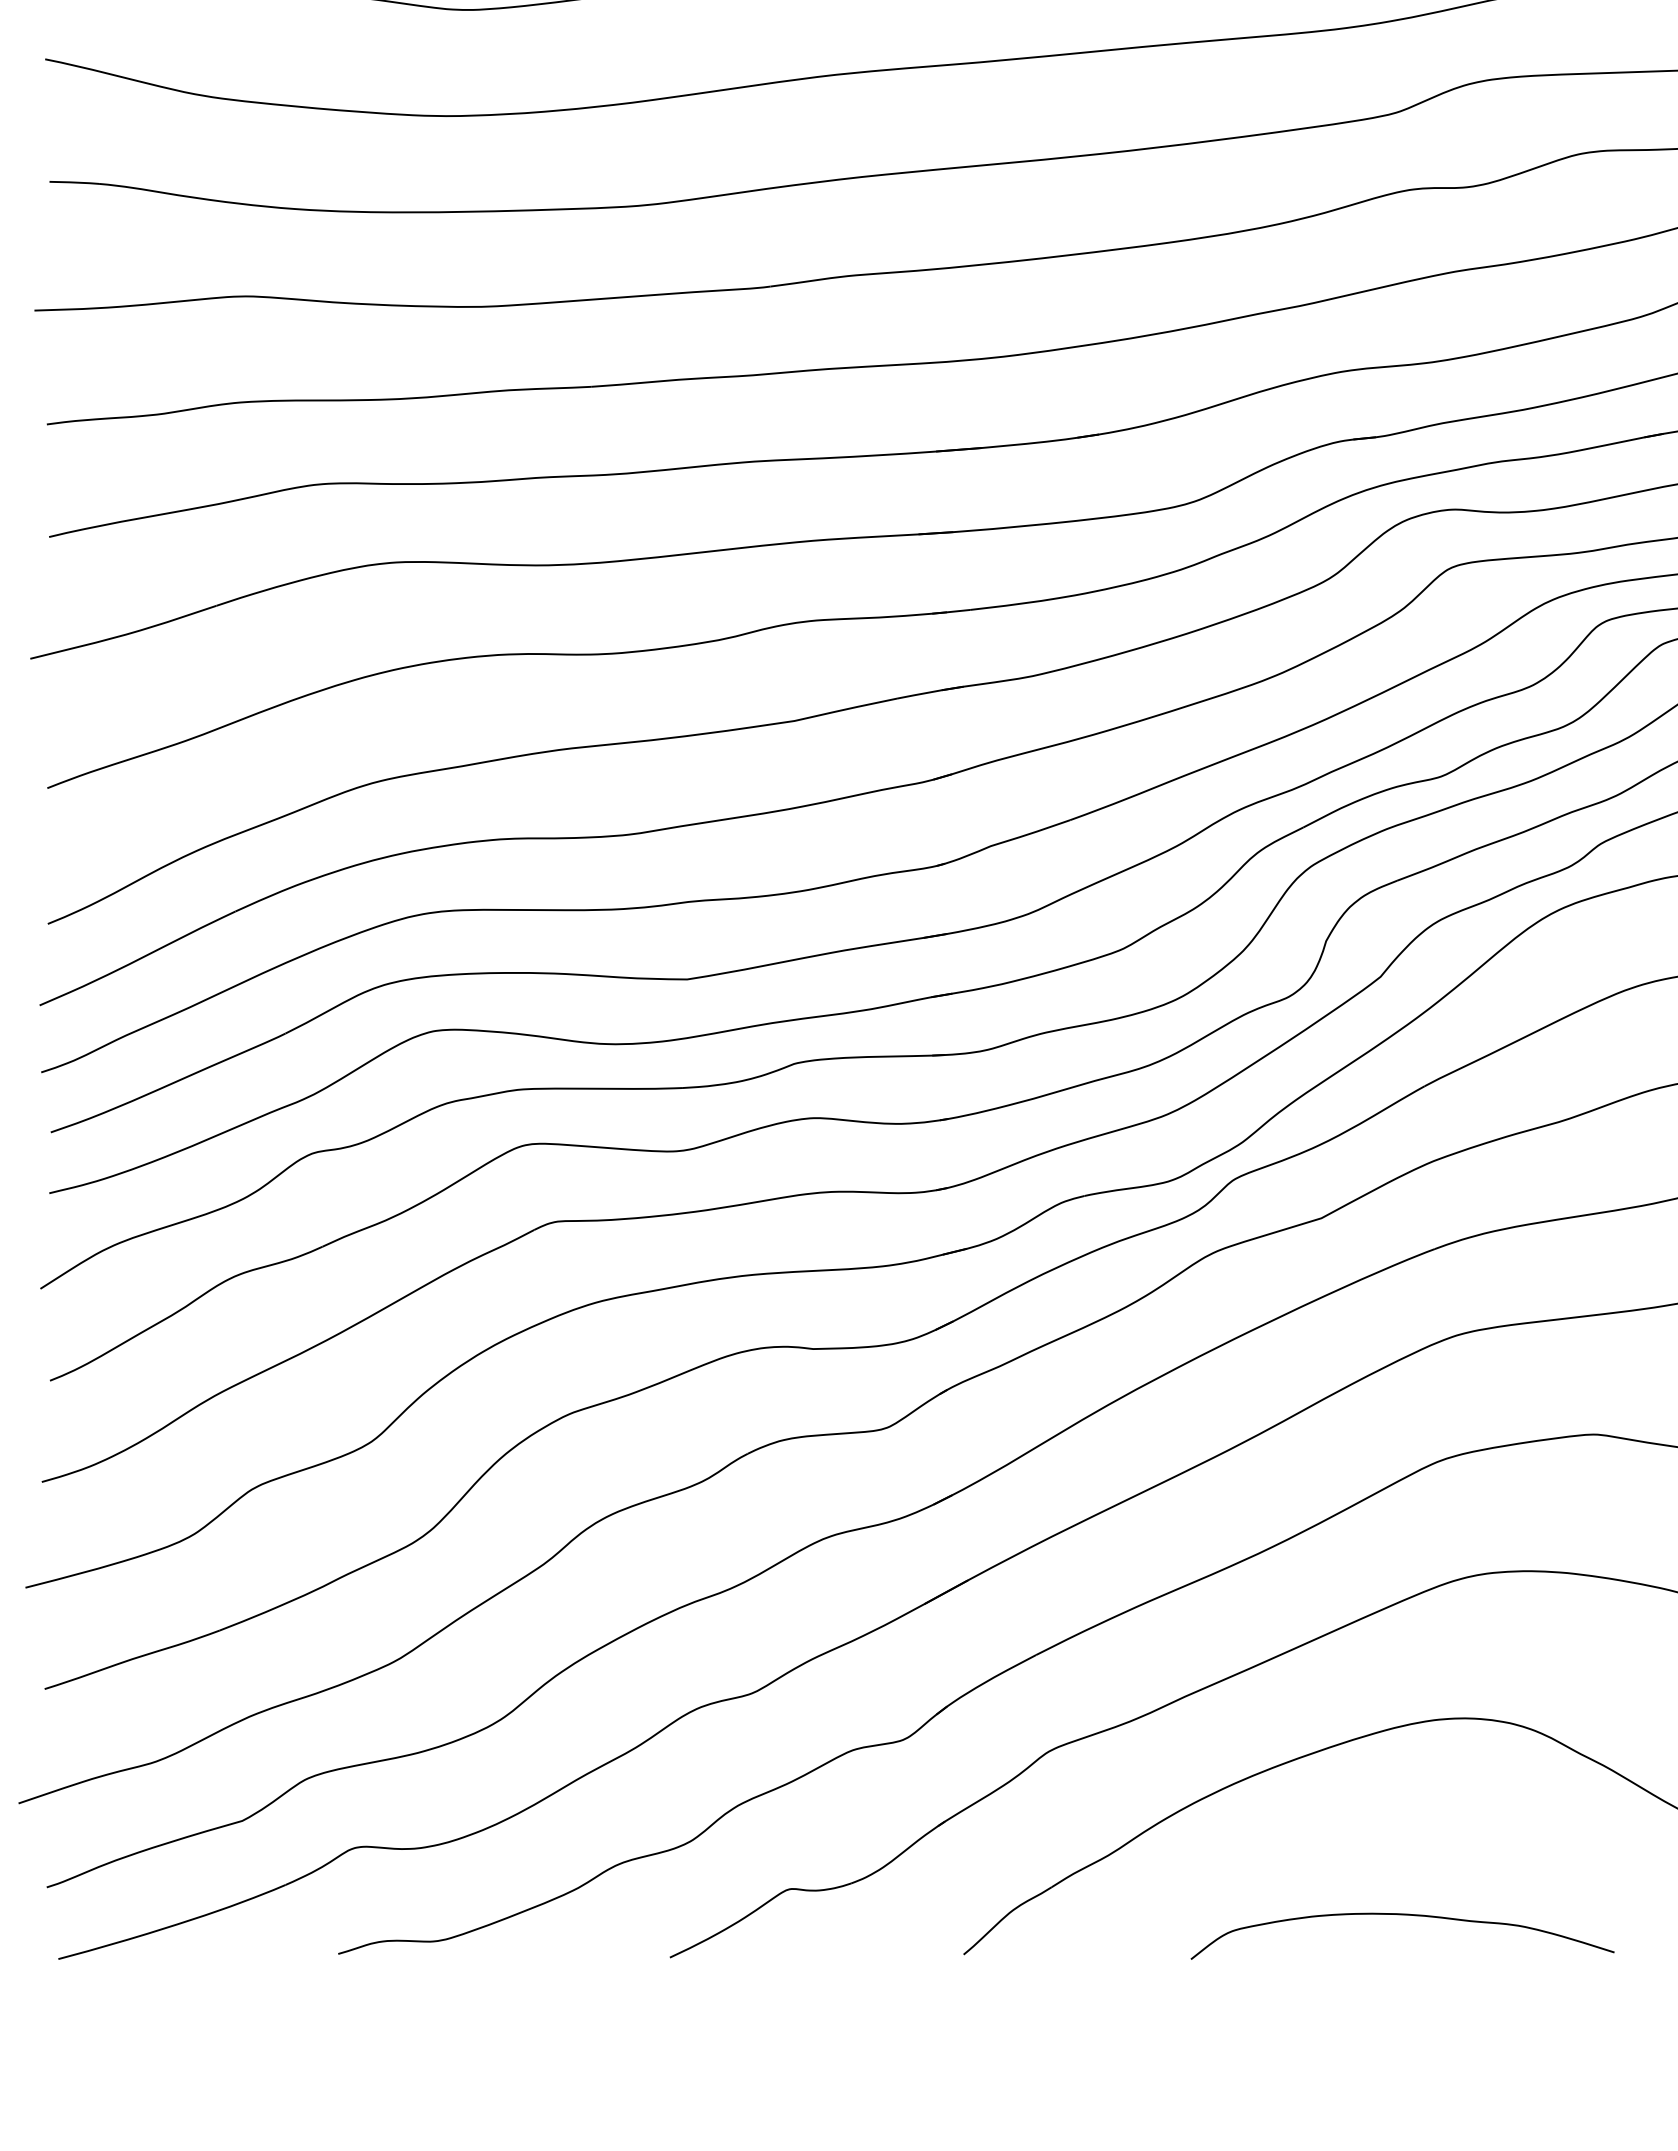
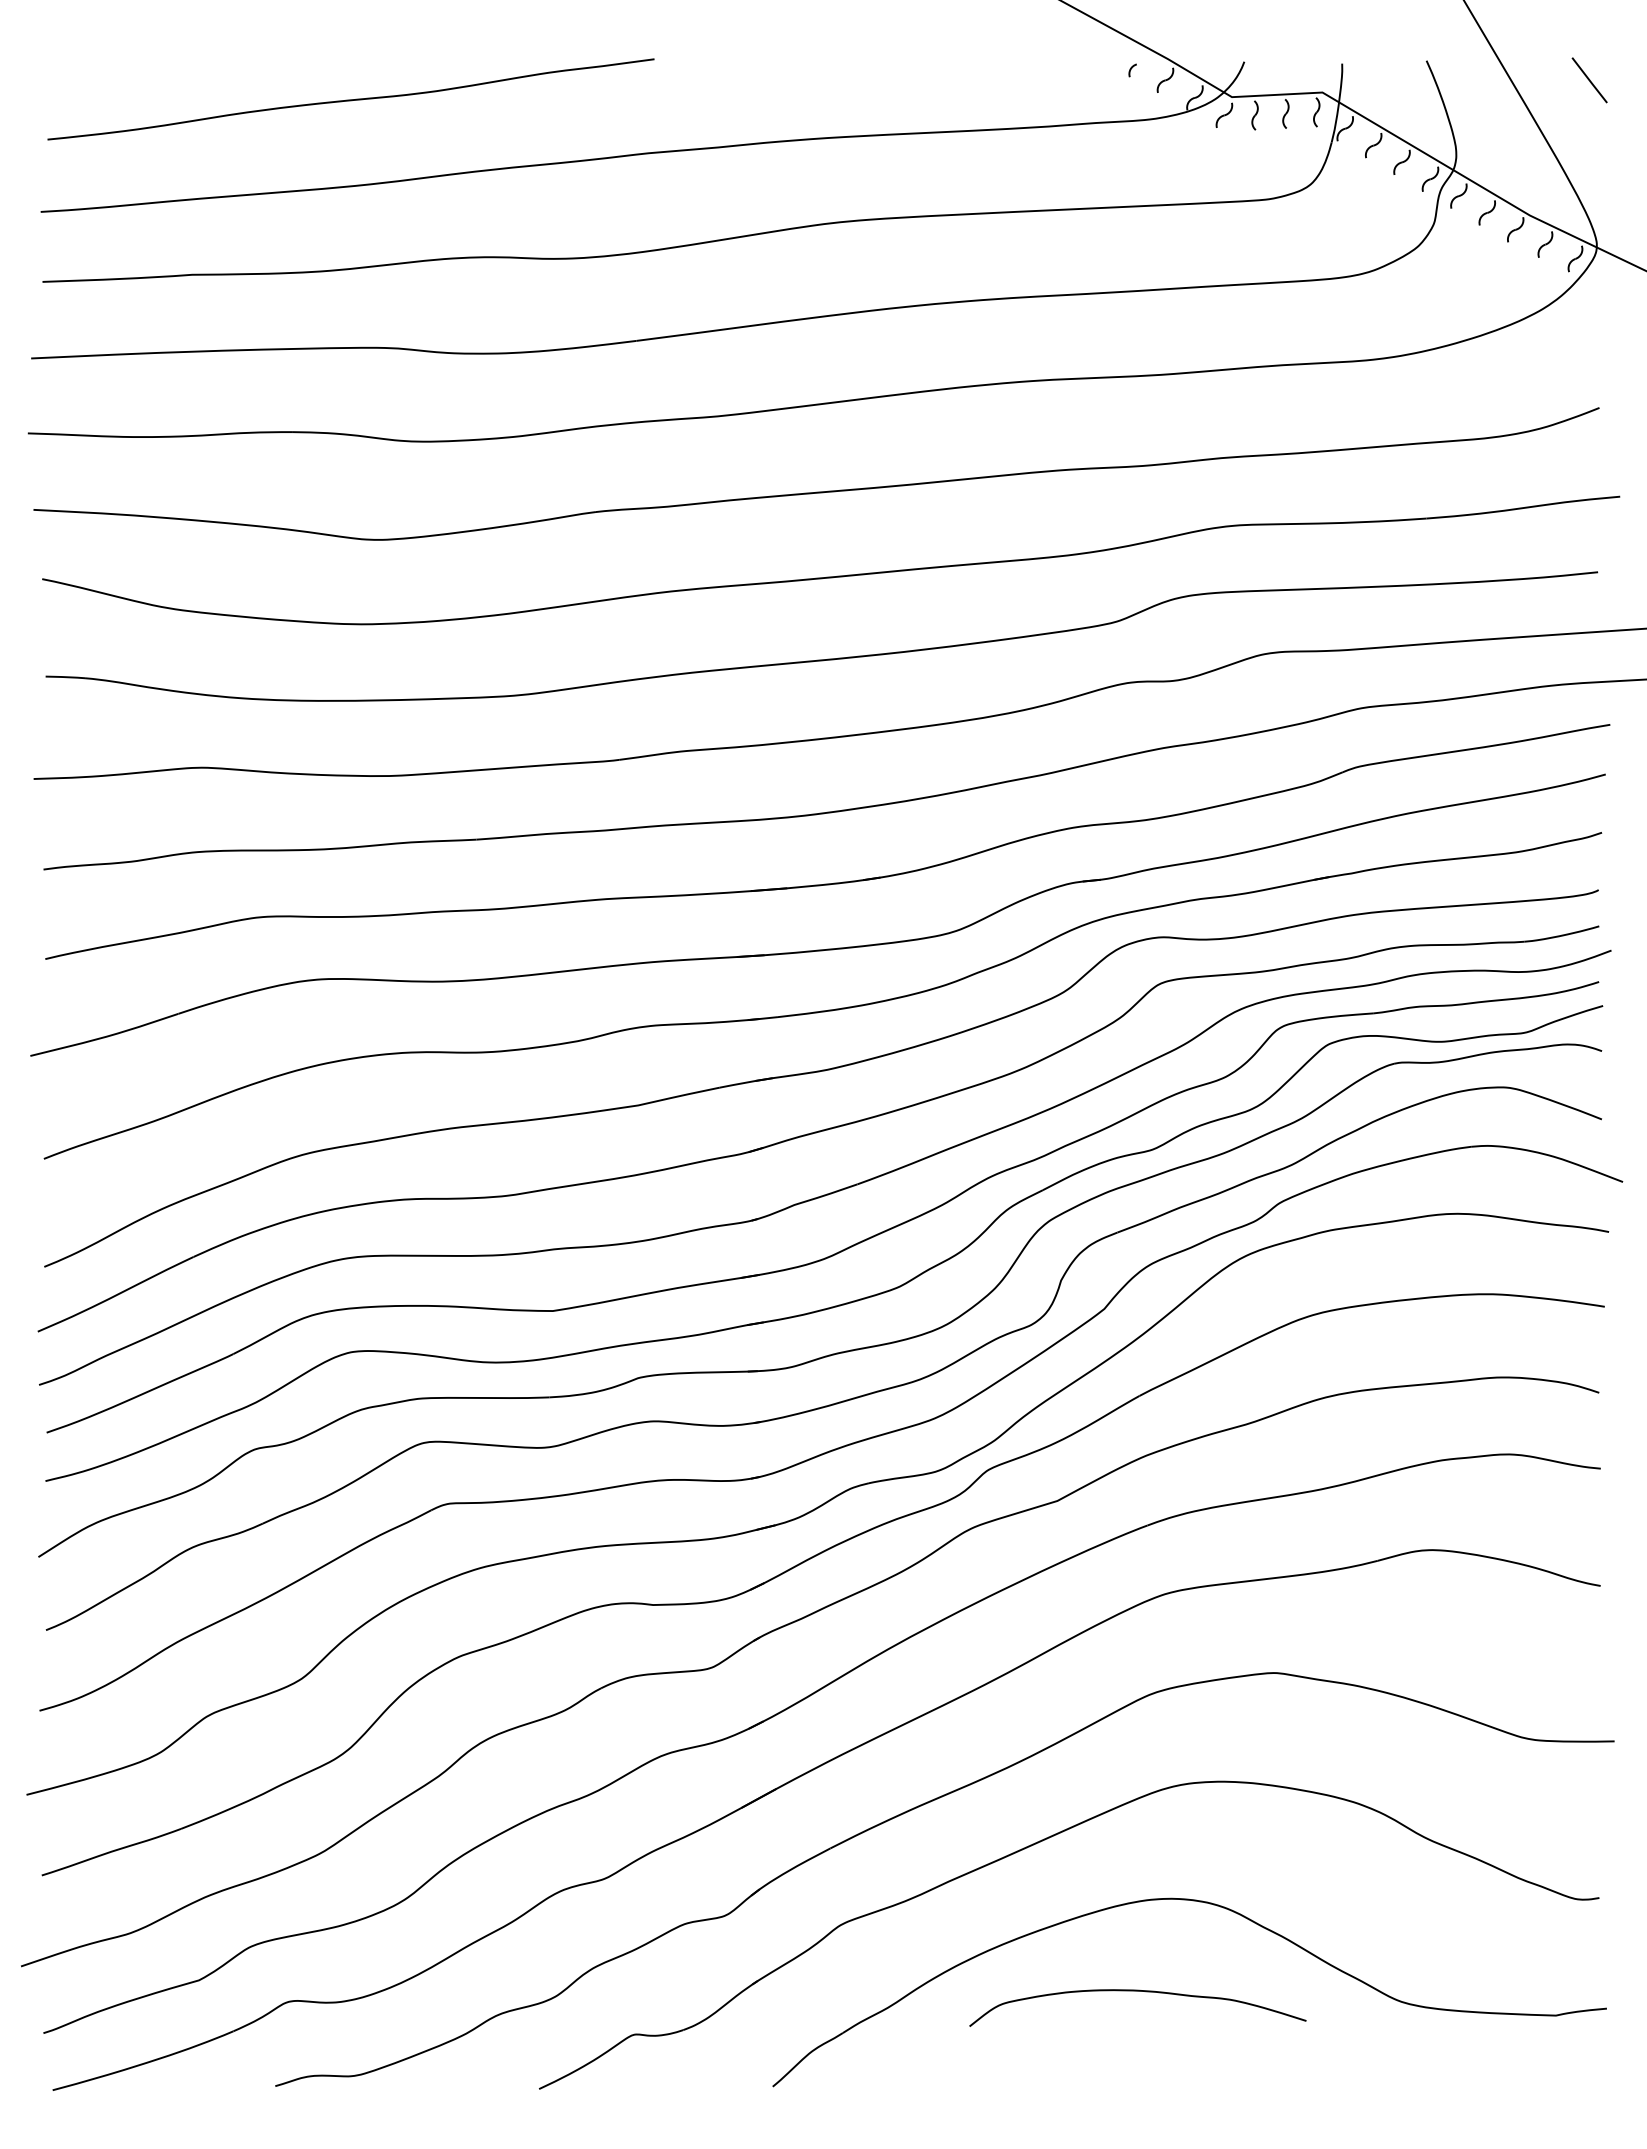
curve: (1402, 1915) -> (1137, 1991), moved

